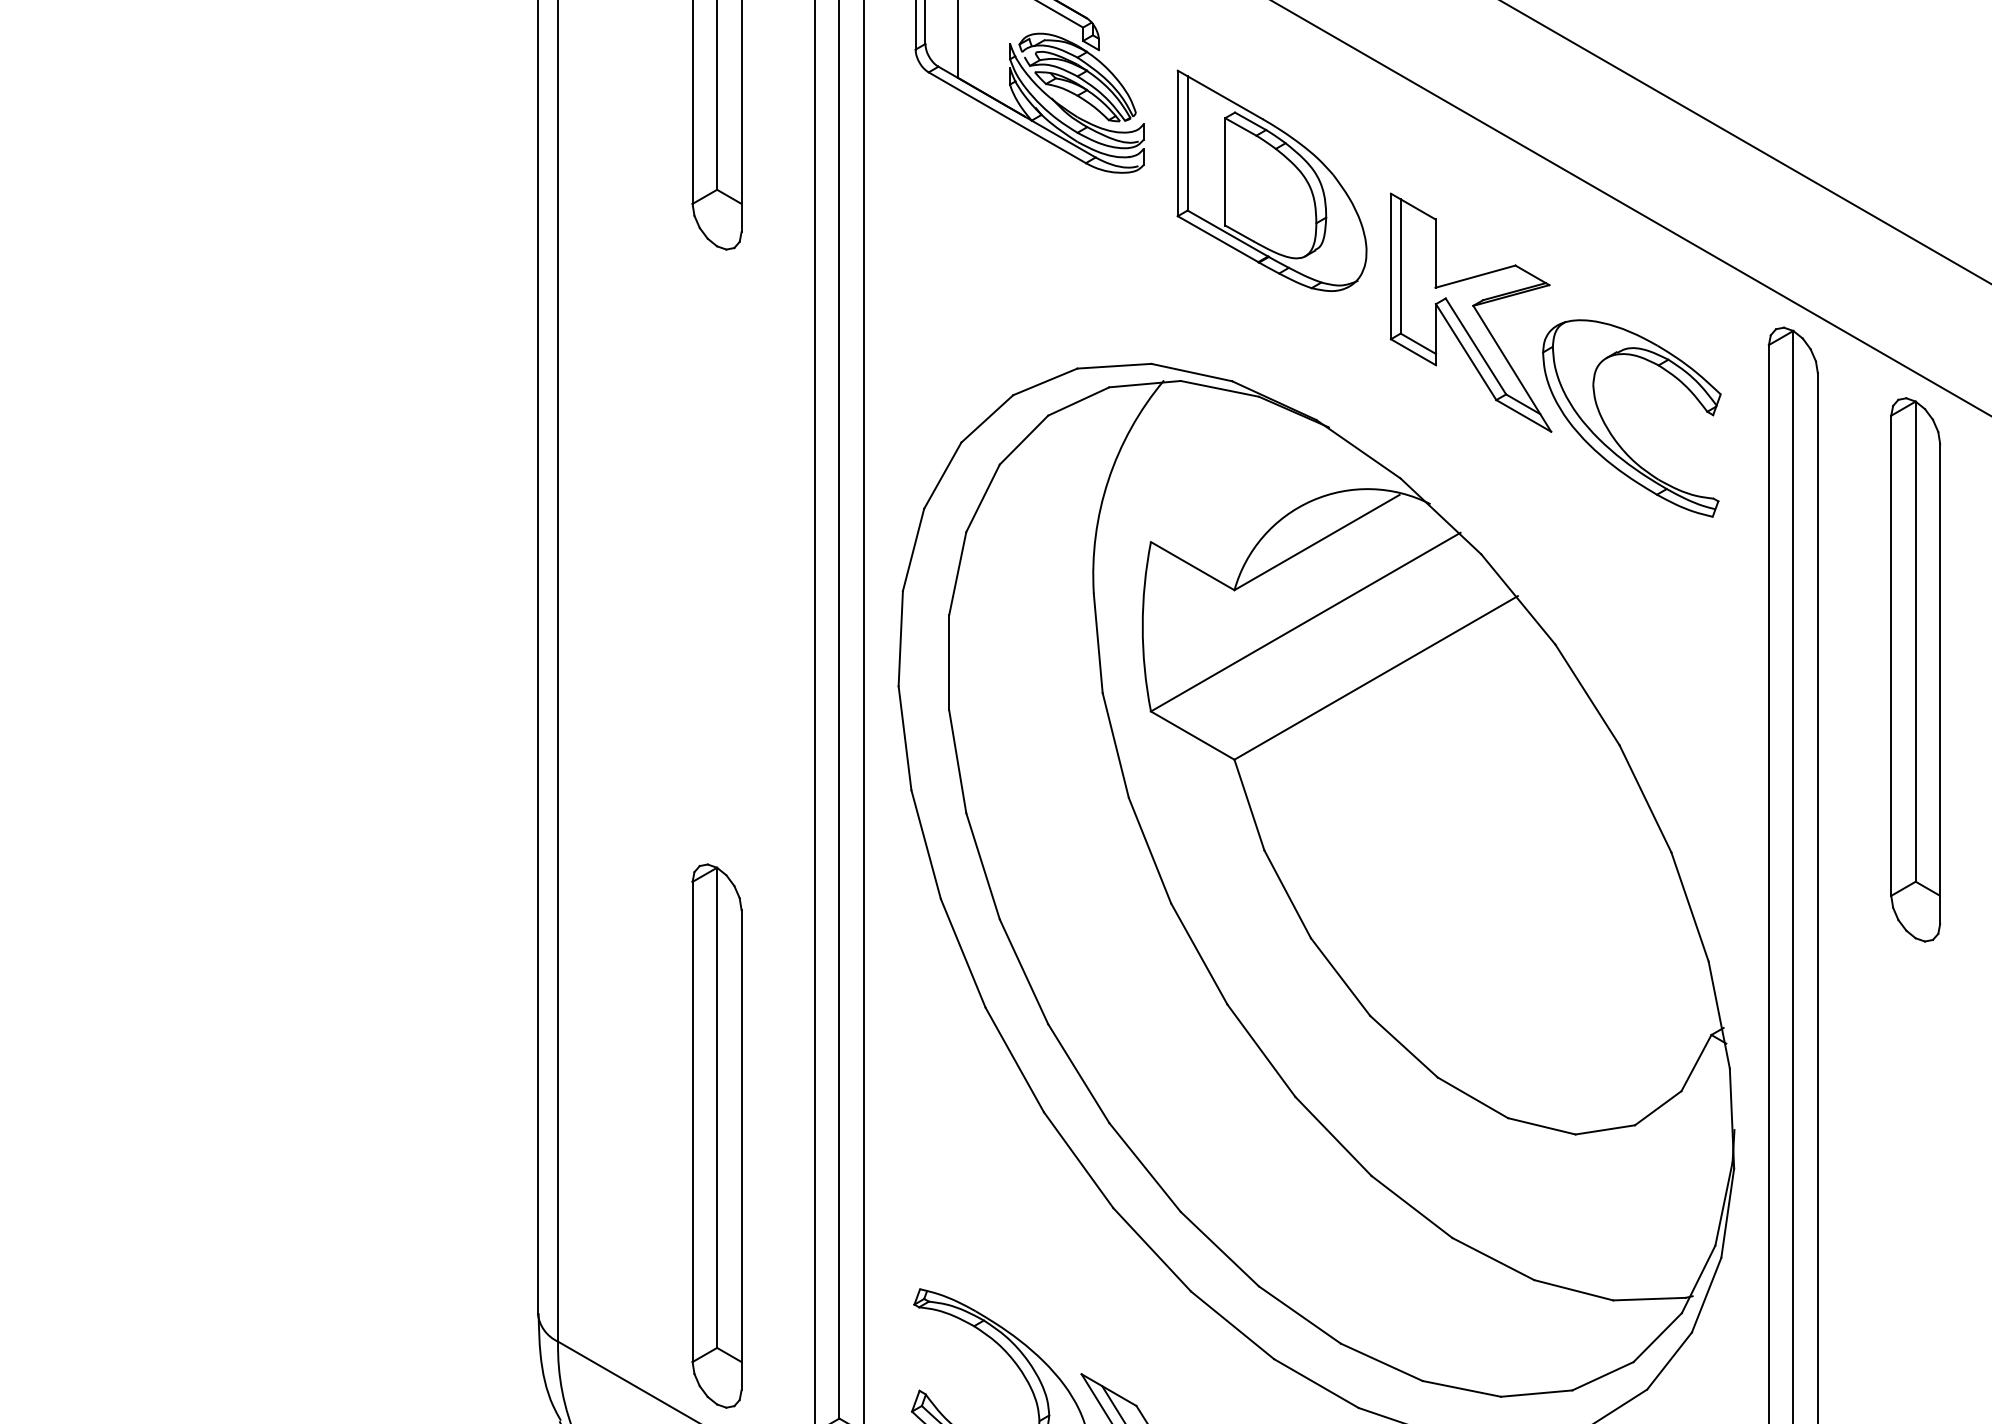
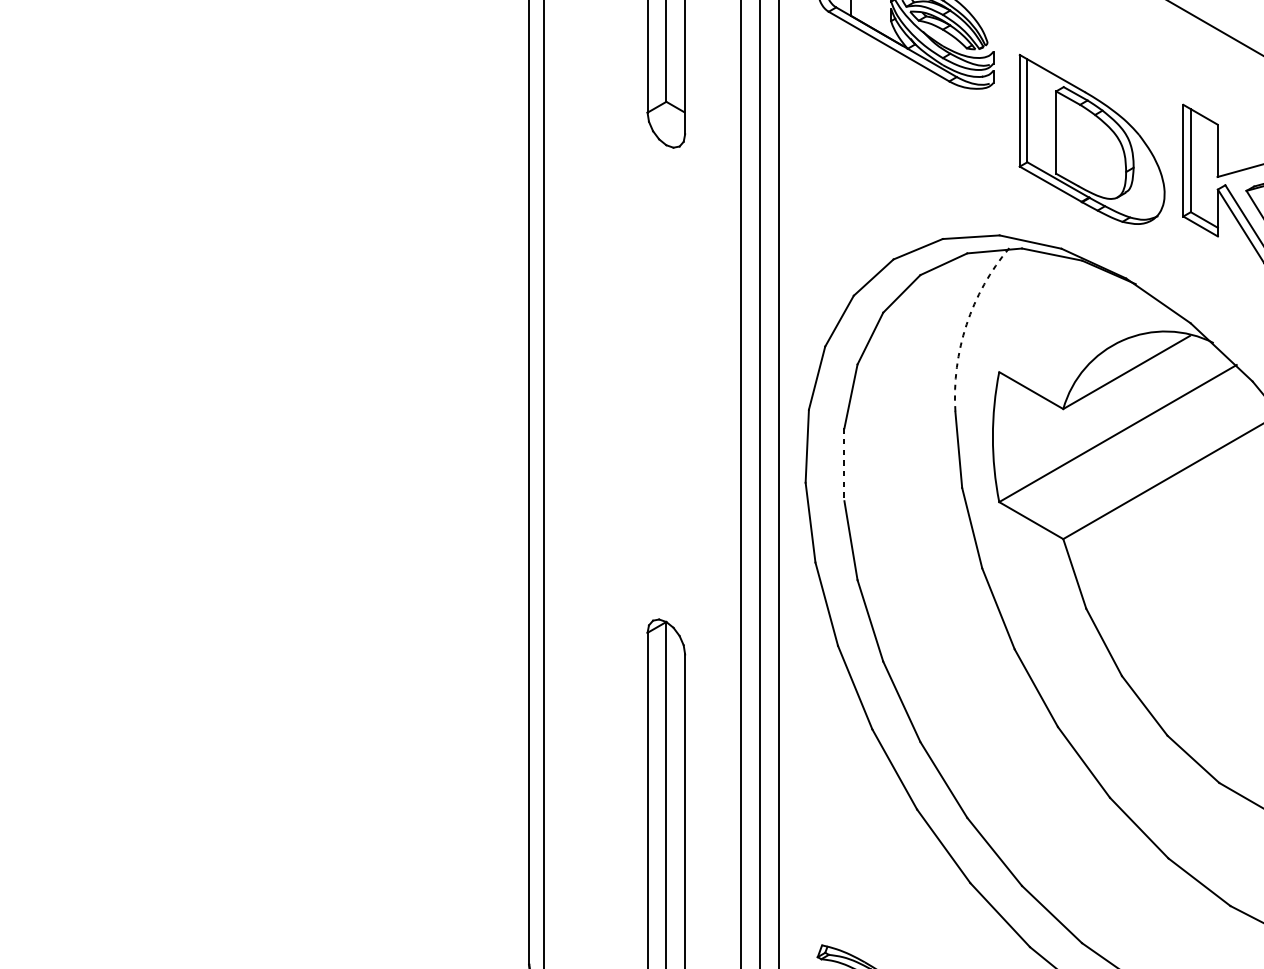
part: (1271, 180) -> (1091, 139), moved
arc: (1108, 480) -> (966, 324), solid -> dashed
line: (949, 662) -> (844, 464), solid -> dashed

